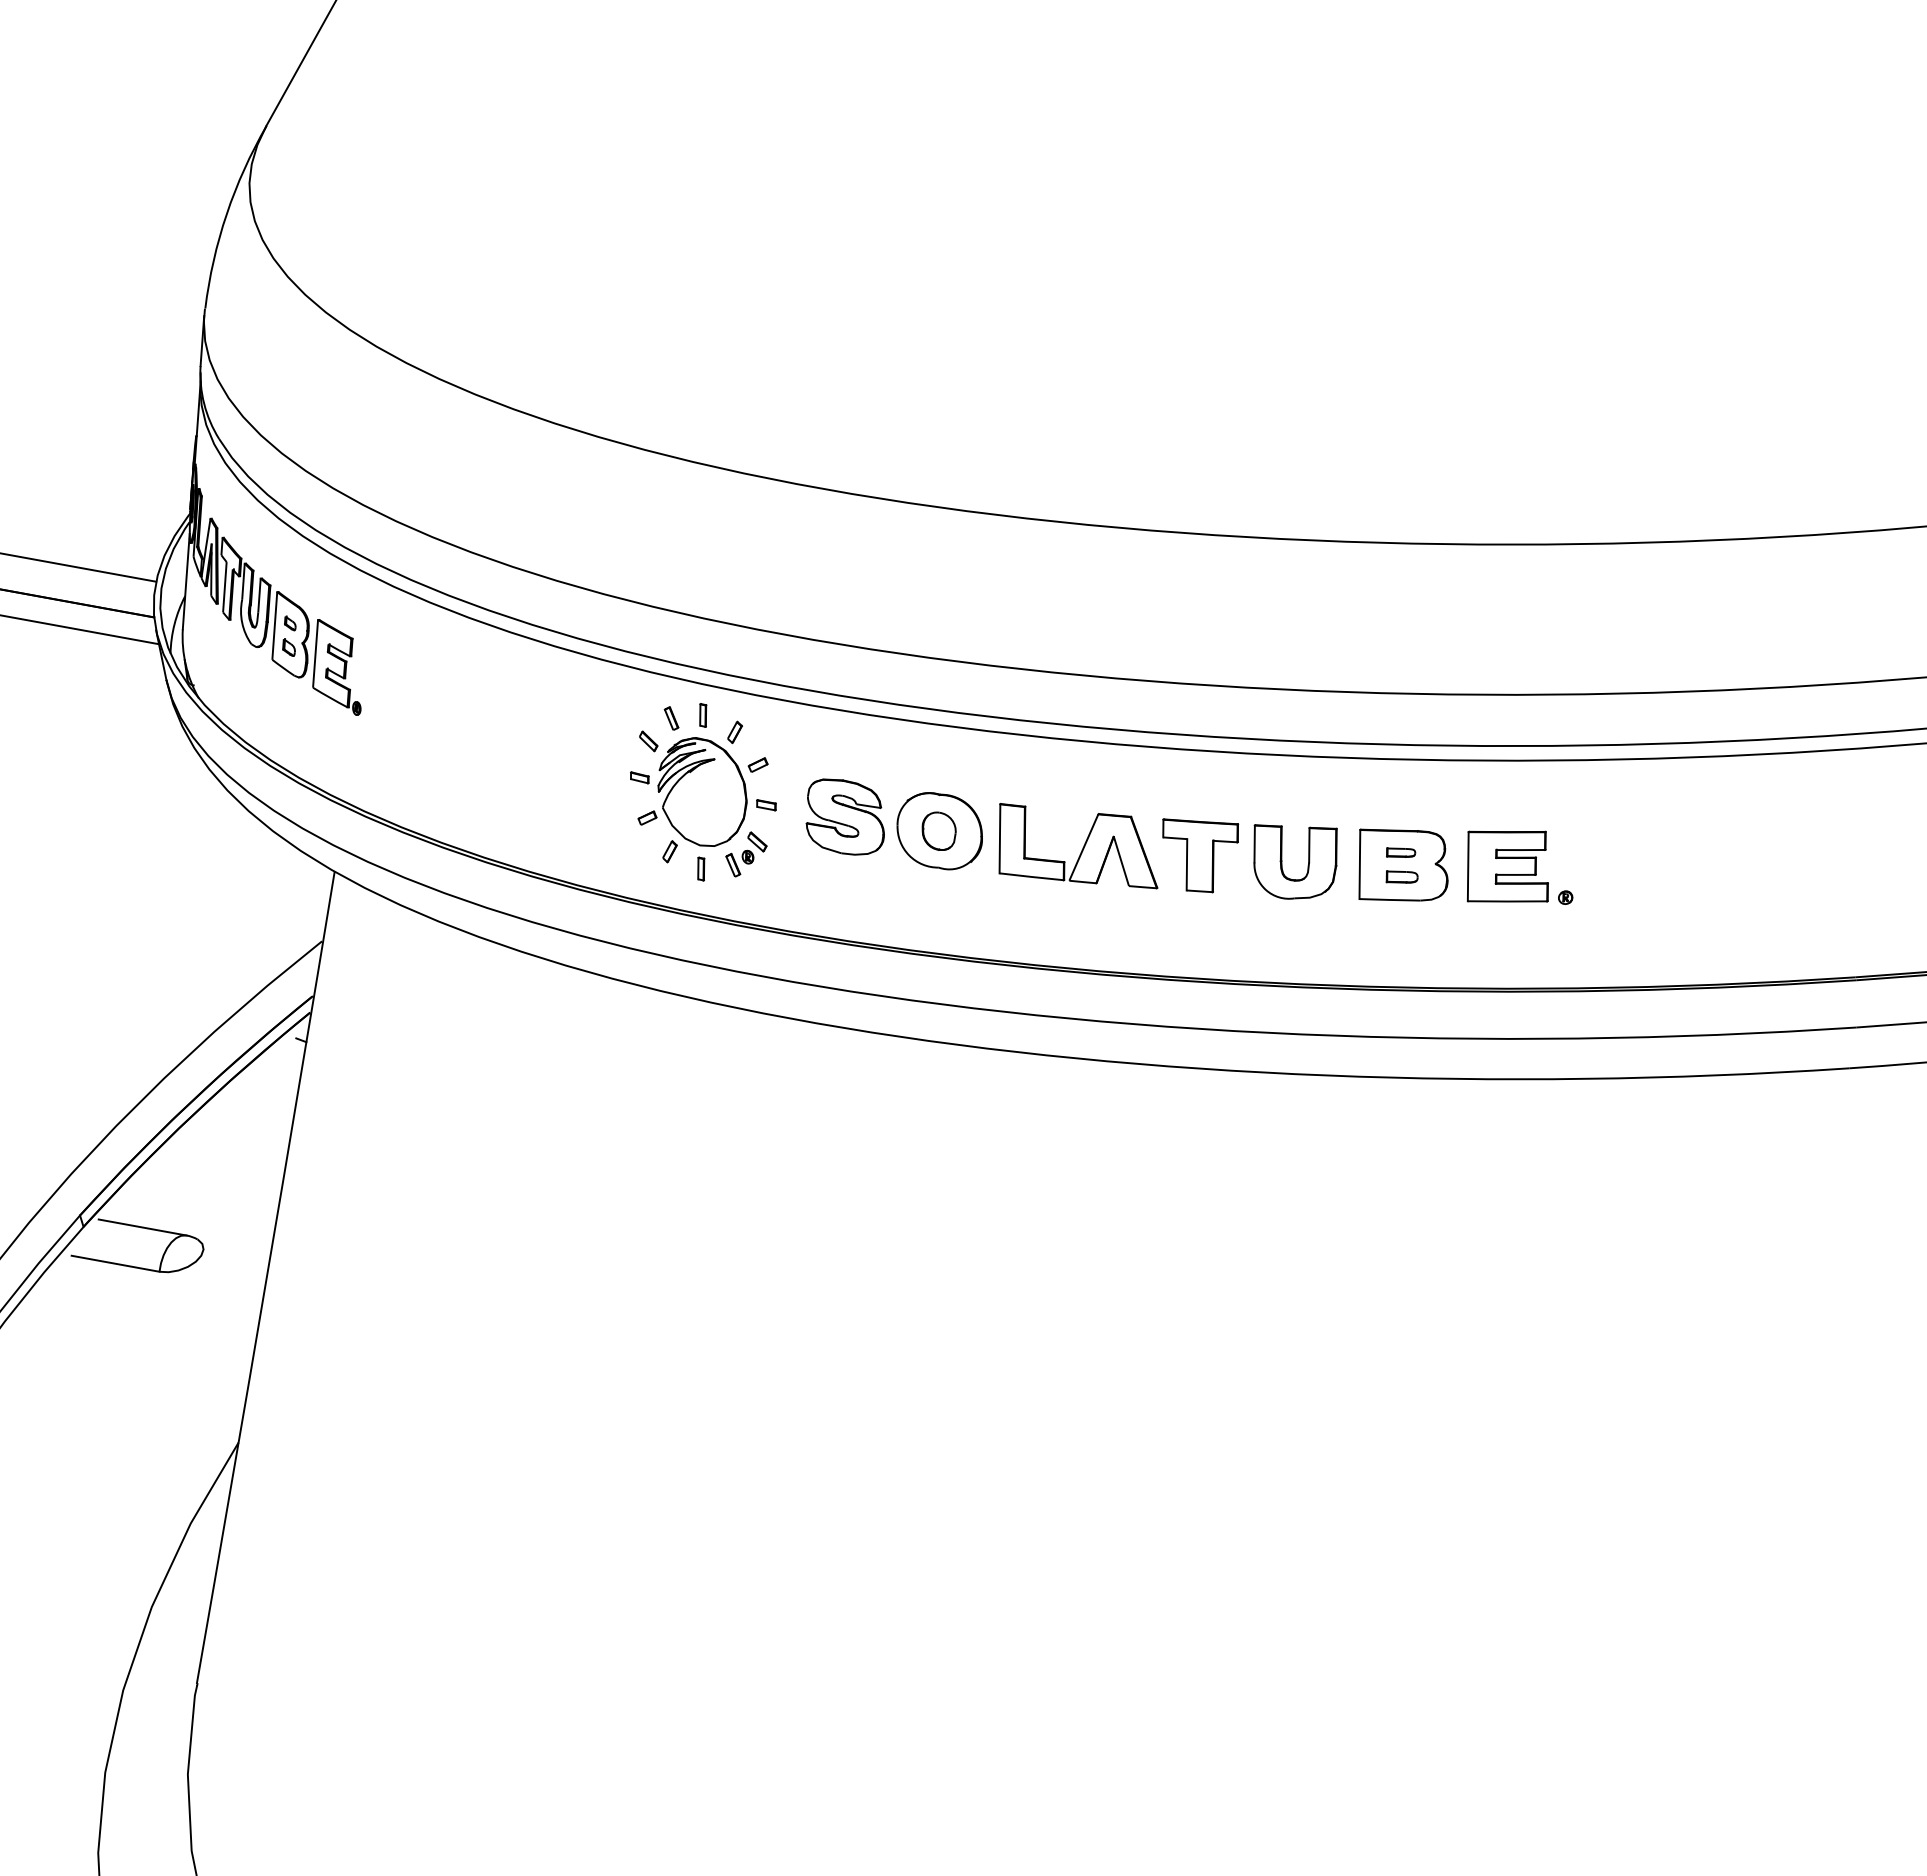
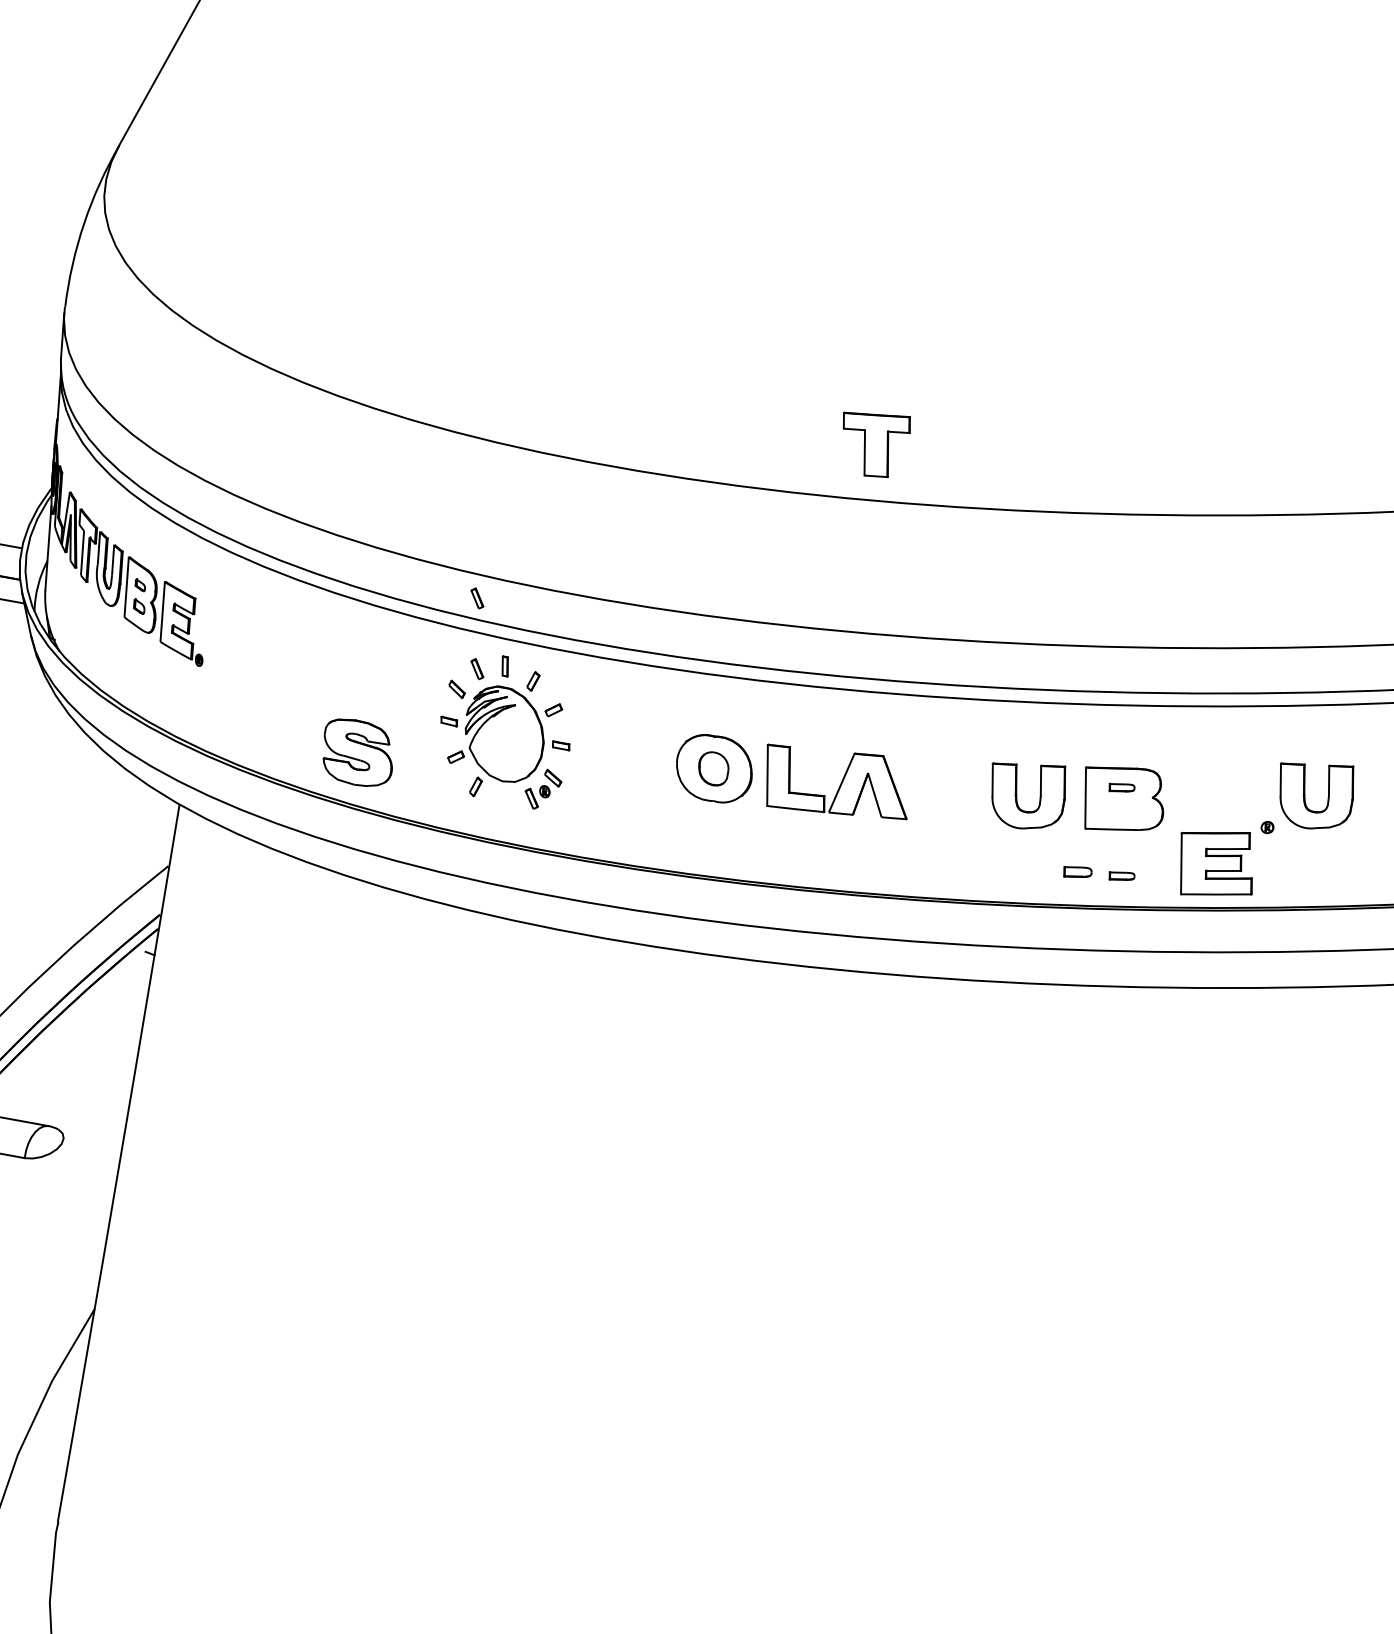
part: (671, 638) -> (477, 598), added
part: (844, 816) -> (357, 752), moved
part: (1200, 855) -> (876, 444), moved
part: (1633, 865) -> (1327, 799), added
part: (1507, 866) -> (1216, 863), moved
part: (701, 868) -> (503, 801), removed
part: (1401, 876) -> (1077, 871), moved
part: (1401, 952) -> (1122, 875), added

